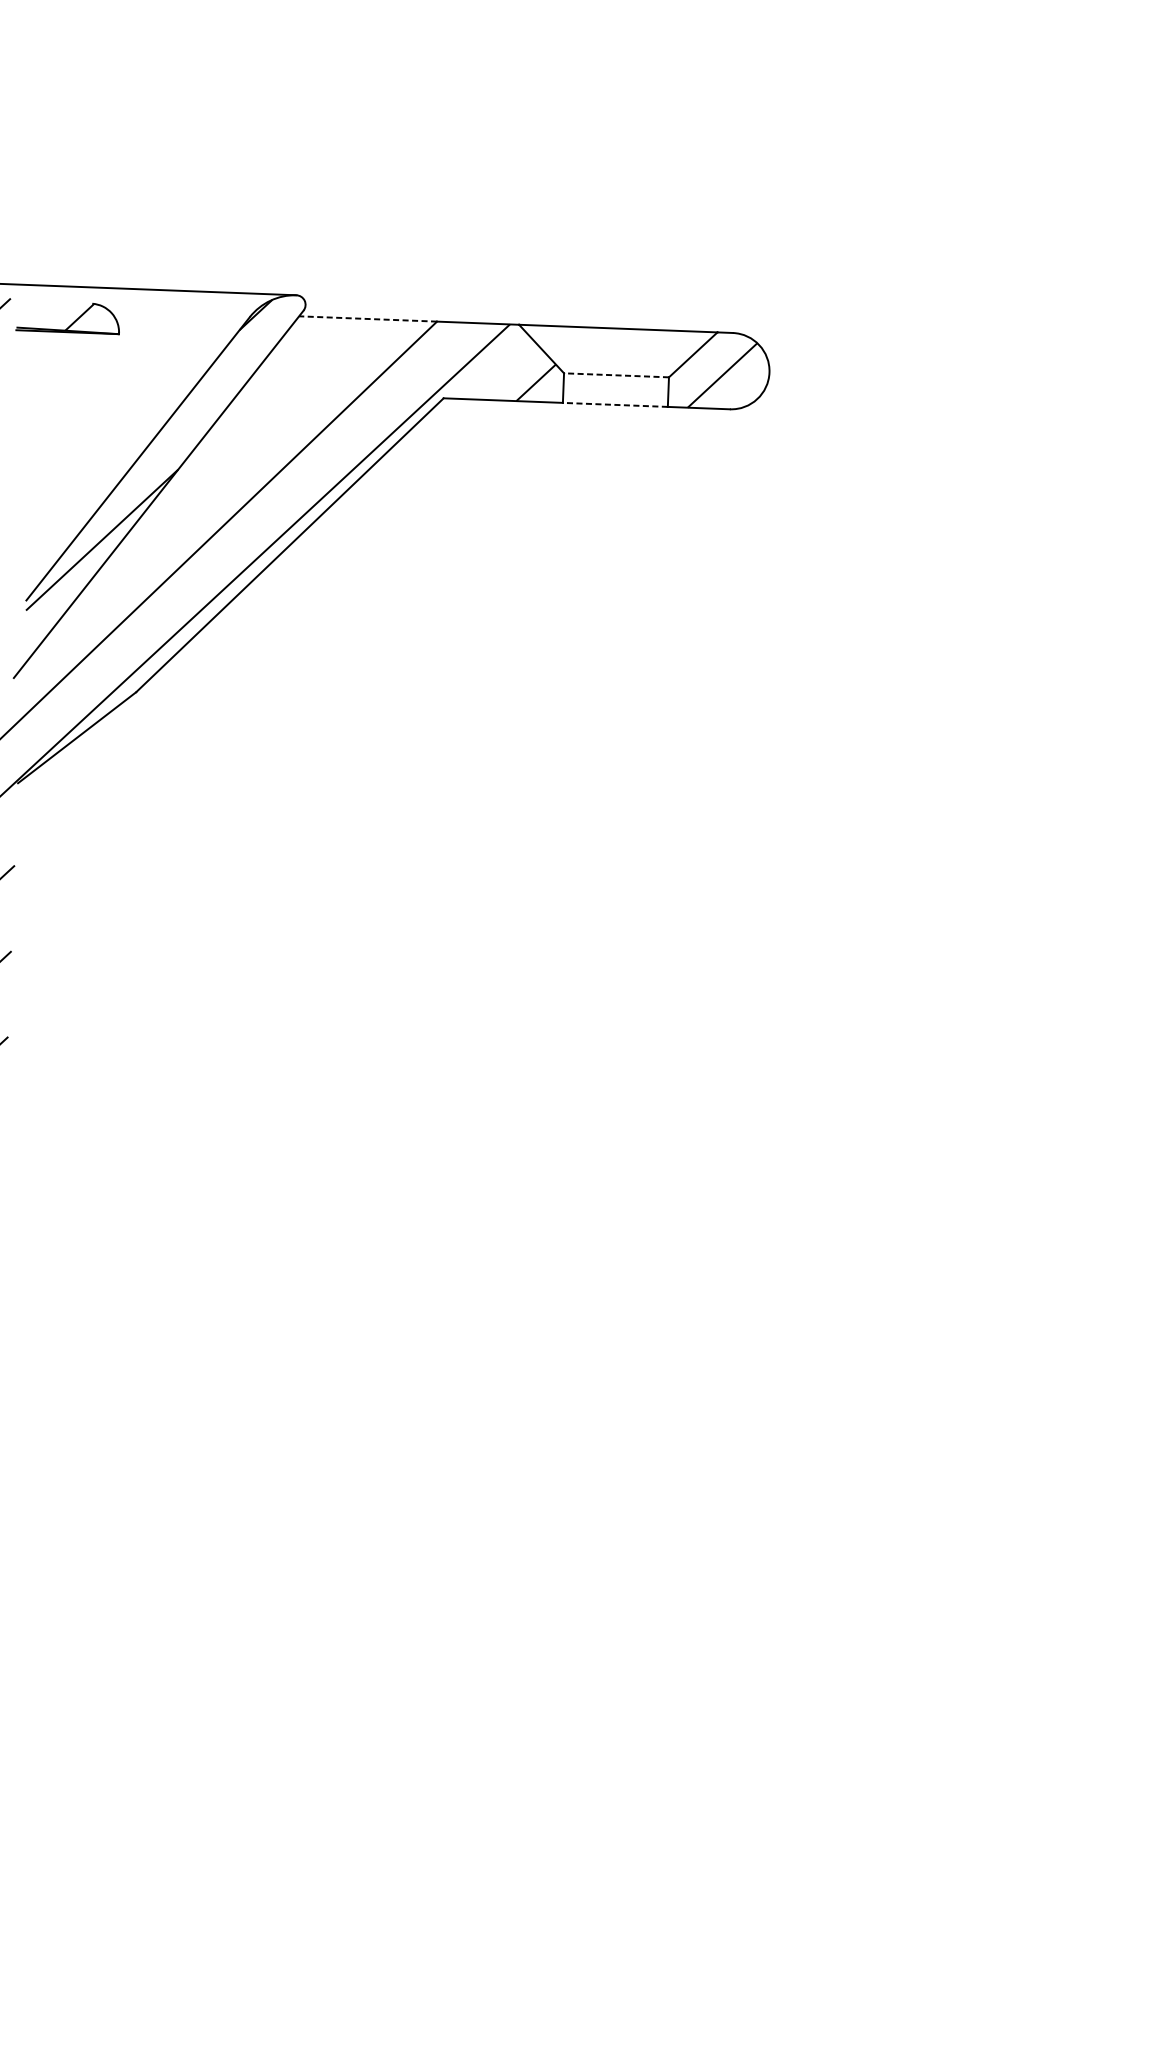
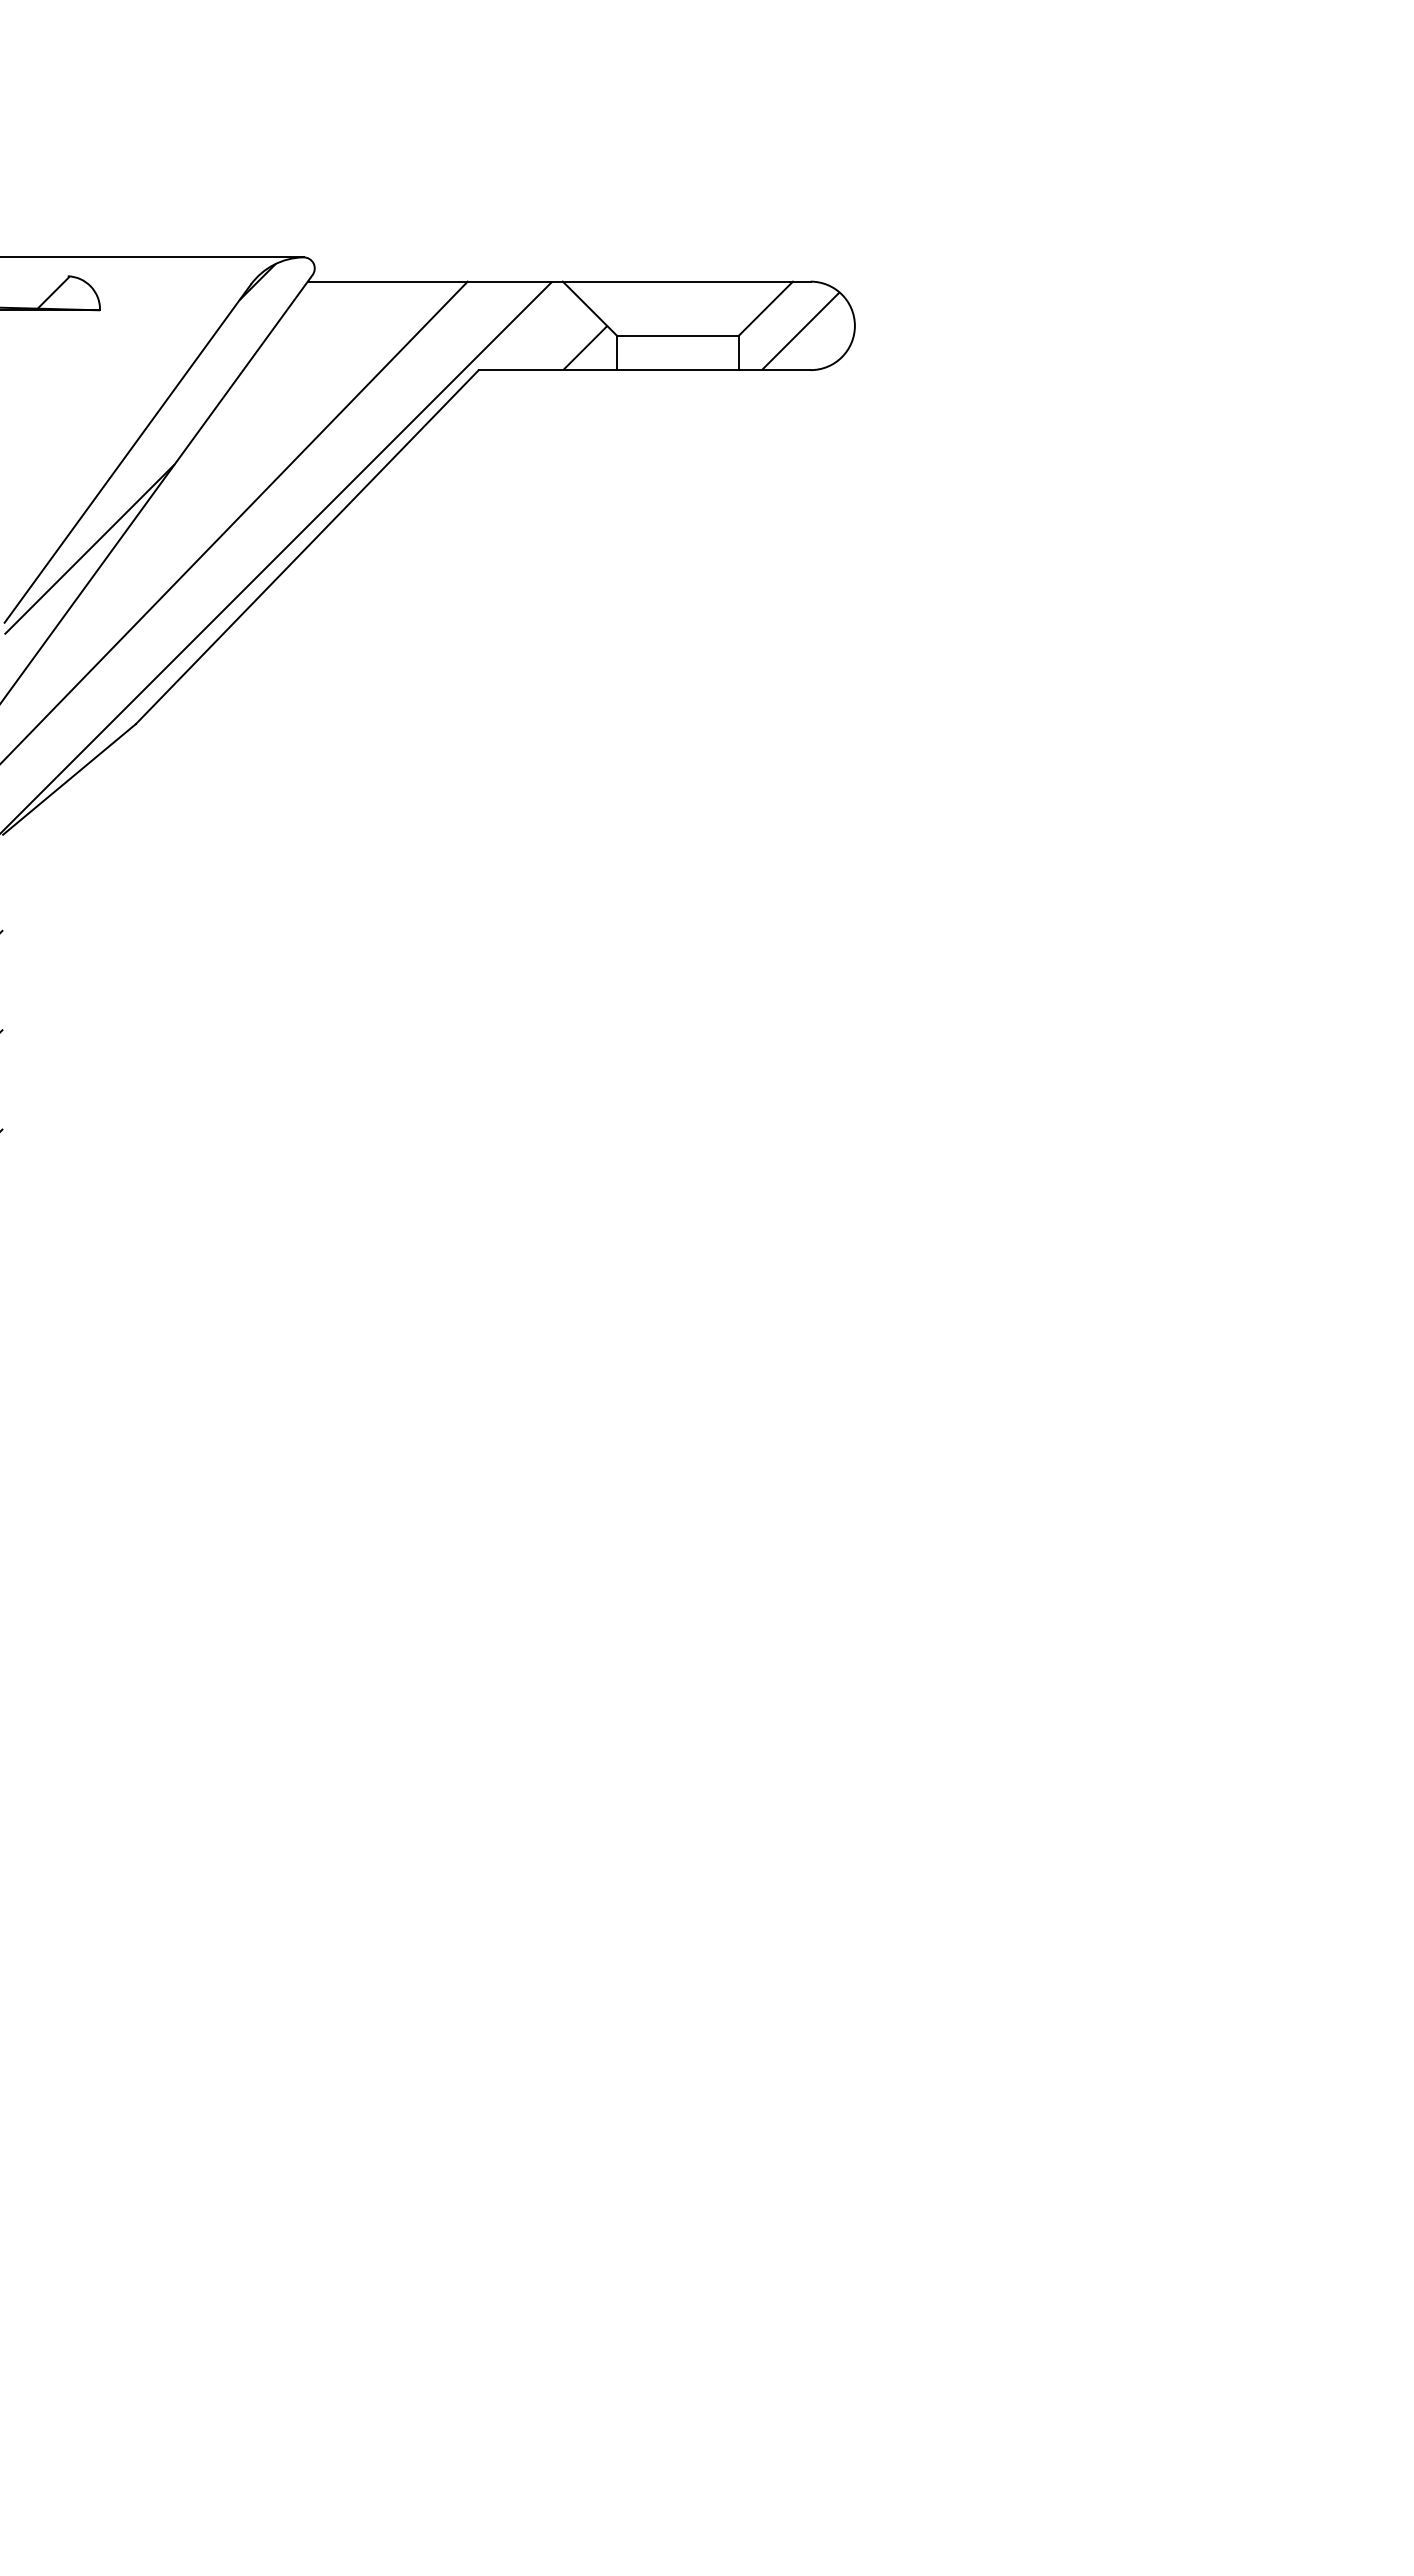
line: (367, 318) -> (387, 281), dashed -> solid
line: (616, 375) -> (677, 335), dashed -> solid
line: (615, 405) -> (677, 370), dashed -> solid

